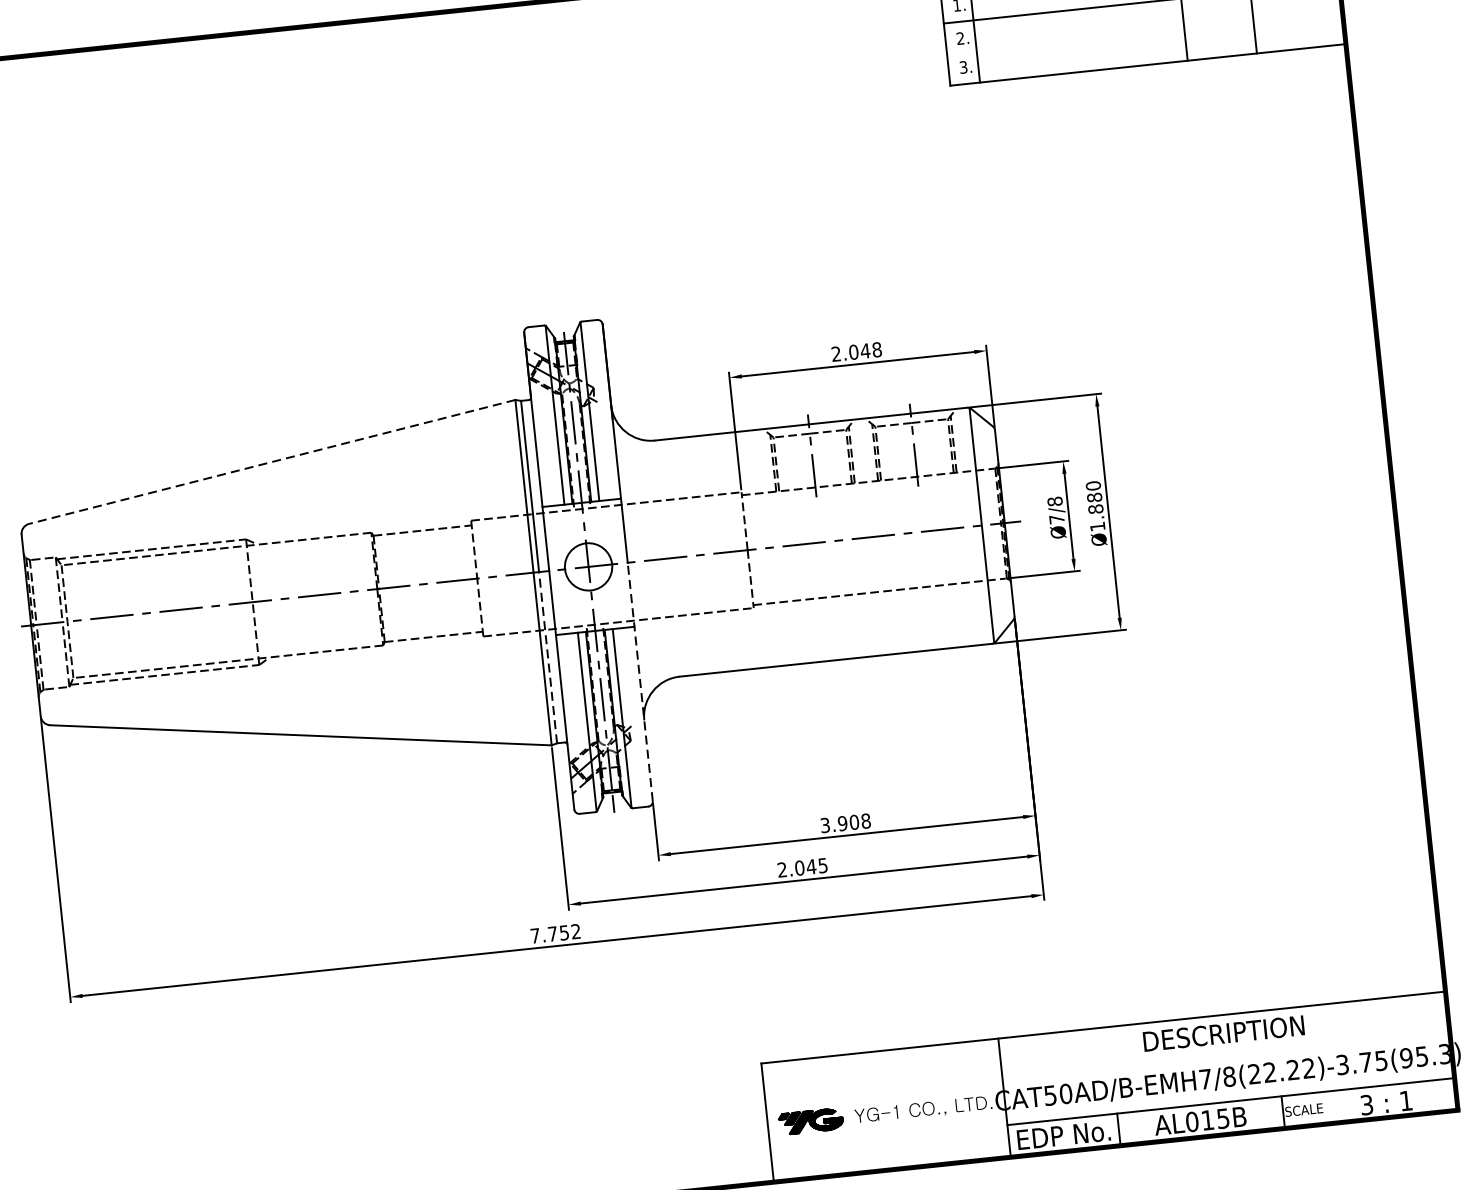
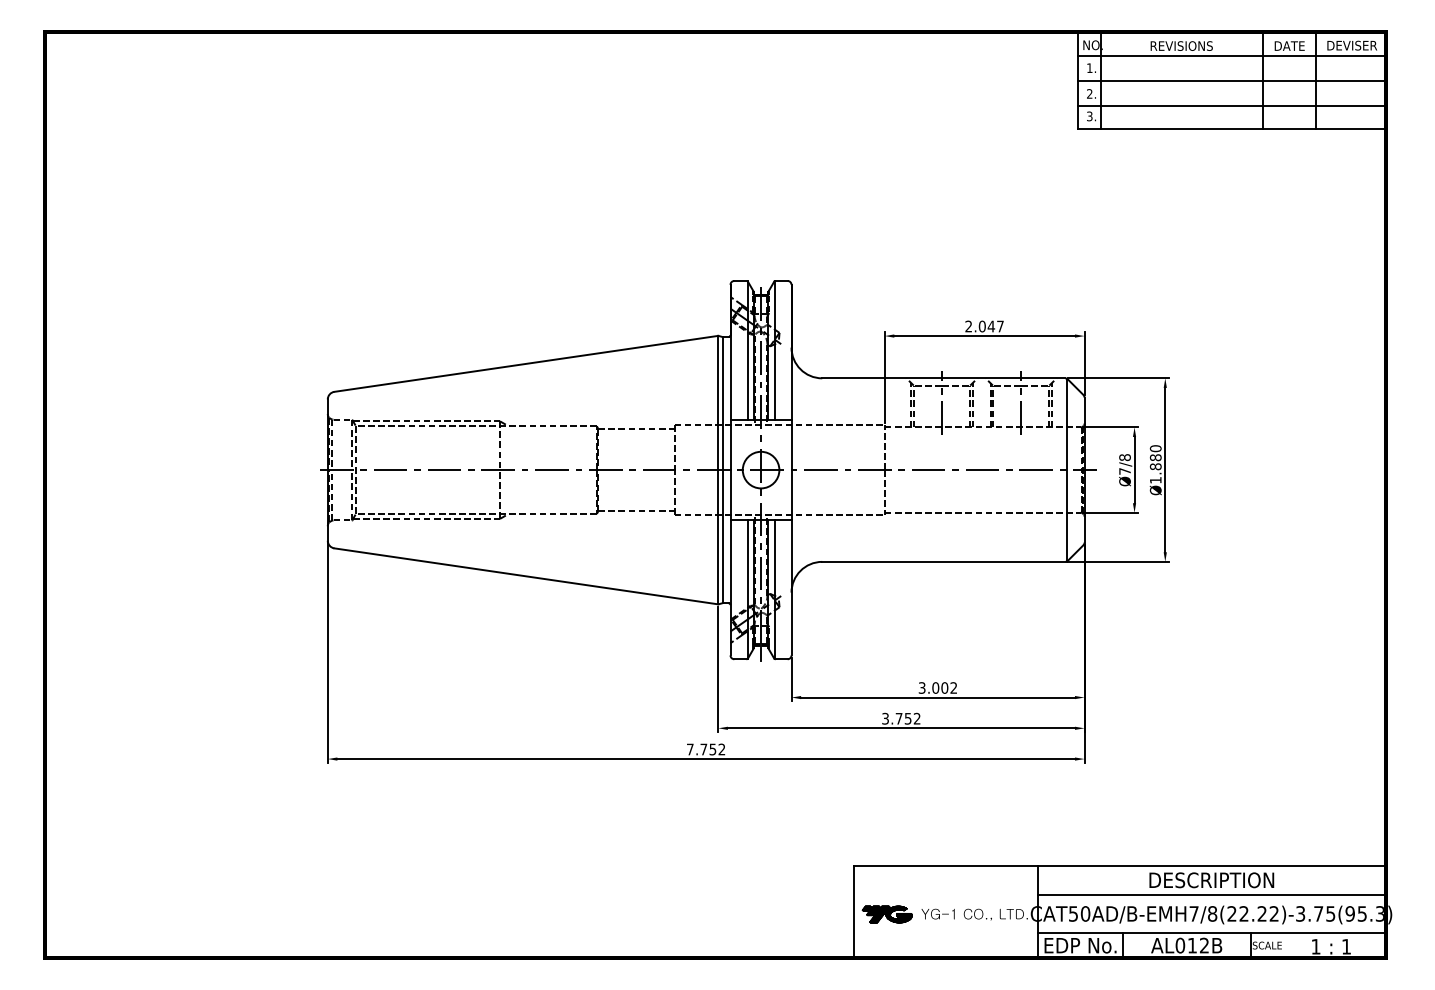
line: (1144, 34) -> (1231, 105), added
text: (877, 349) -> (1000, 326), 2.048 -> 2.047
line: (272, 461) -> (526, 363), dashed -> solid
line: (547, 657) -> (722, 536), dashed -> solid
line: (640, 681) -> (791, 562), dashed -> solid
text: (853, 821) -> (944, 687), 3.908 -> 3.002
text: (802, 867) -> (901, 718), 2.045 -> 3.752
line: (1225, 1051) -> (1211, 894), added
text: (1366, 1104) -> (1315, 946), 3 -> 1
text: (1223, 1118) -> (1204, 945), AL015B -> AL012B

